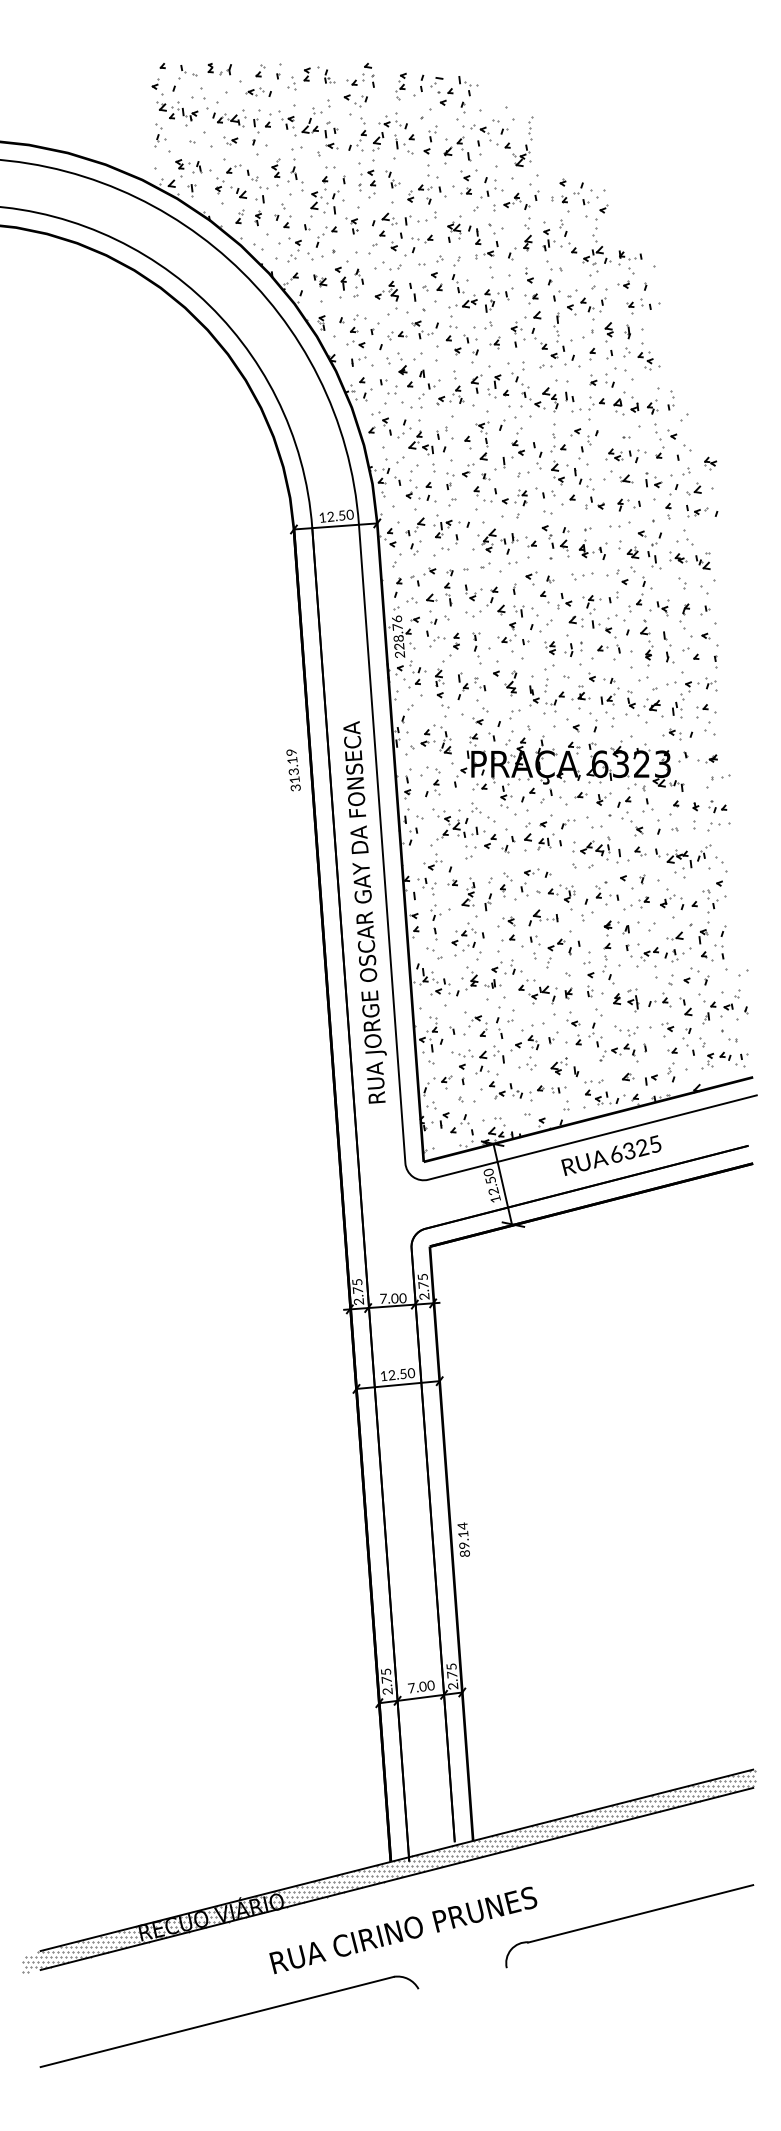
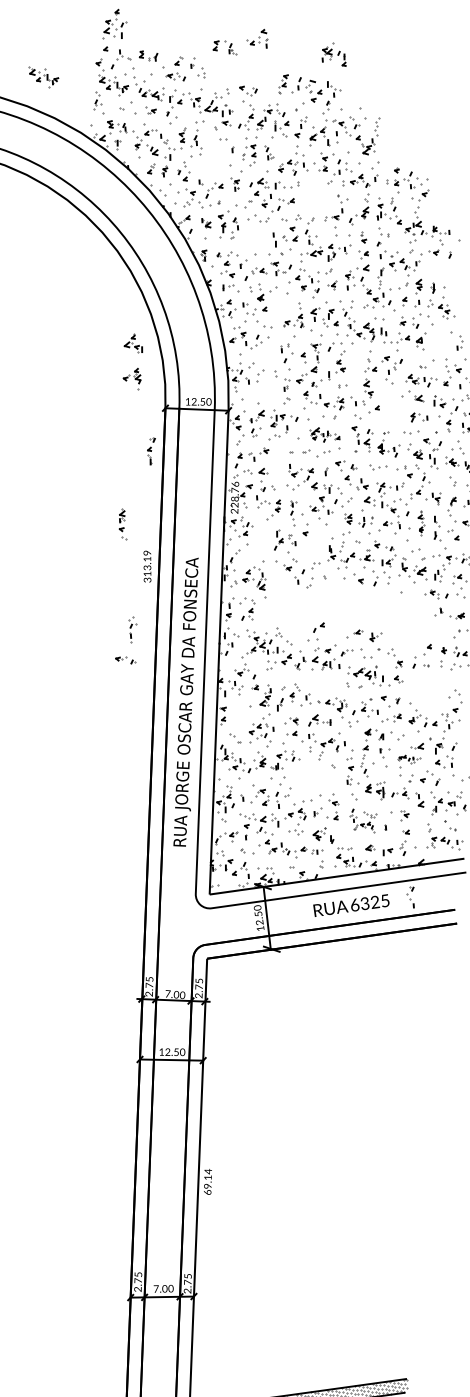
part: (319, 74) -> (225, 46), moved
part: (360, 75) -> (257, 38), moved
part: (84, 113) -> (43, 77), added
part: (324, 196) -> (115, 24), moved
part: (464, 230) -> (334, 54), moved
part: (386, 294) -> (131, 377), moved
part: (643, 306) -> (446, 270), removed
part: (429, 384) -> (279, 310), removed
part: (644, 405) -> (439, 344), removed
part: (420, 442) -> (133, 343), moved
part: (537, 455) -> (354, 373), removed
part: (585, 486) -> (388, 400), removed
part: (420, 492) -> (263, 391), removed
part: (506, 541) -> (324, 435), size x0.7
part: (448, 587) -> (150, 450), moved
part: (646, 642) -> (420, 522), size x0.7
part: (510, 683) -> (315, 542), removed
part: (442, 688) -> (123, 524), moved
text: (293, 770) -> (147, 566), moved
part: (569, 772) -> (352, 614), removed
part: (683, 861) -> (430, 690), removed
part: (537, 872) -> (125, 659), moved
part: (435, 922) -> (131, 629), moved
part: (665, 954) -> (408, 759), size x0.6
part: (545, 991) -> (315, 776), removed
part: (688, 1041) -> (410, 896), moved
part: (613, 1042) -> (362, 820), size x0.7
text: (464, 1553) -> (207, 1192), 89.14 -> 69.14

